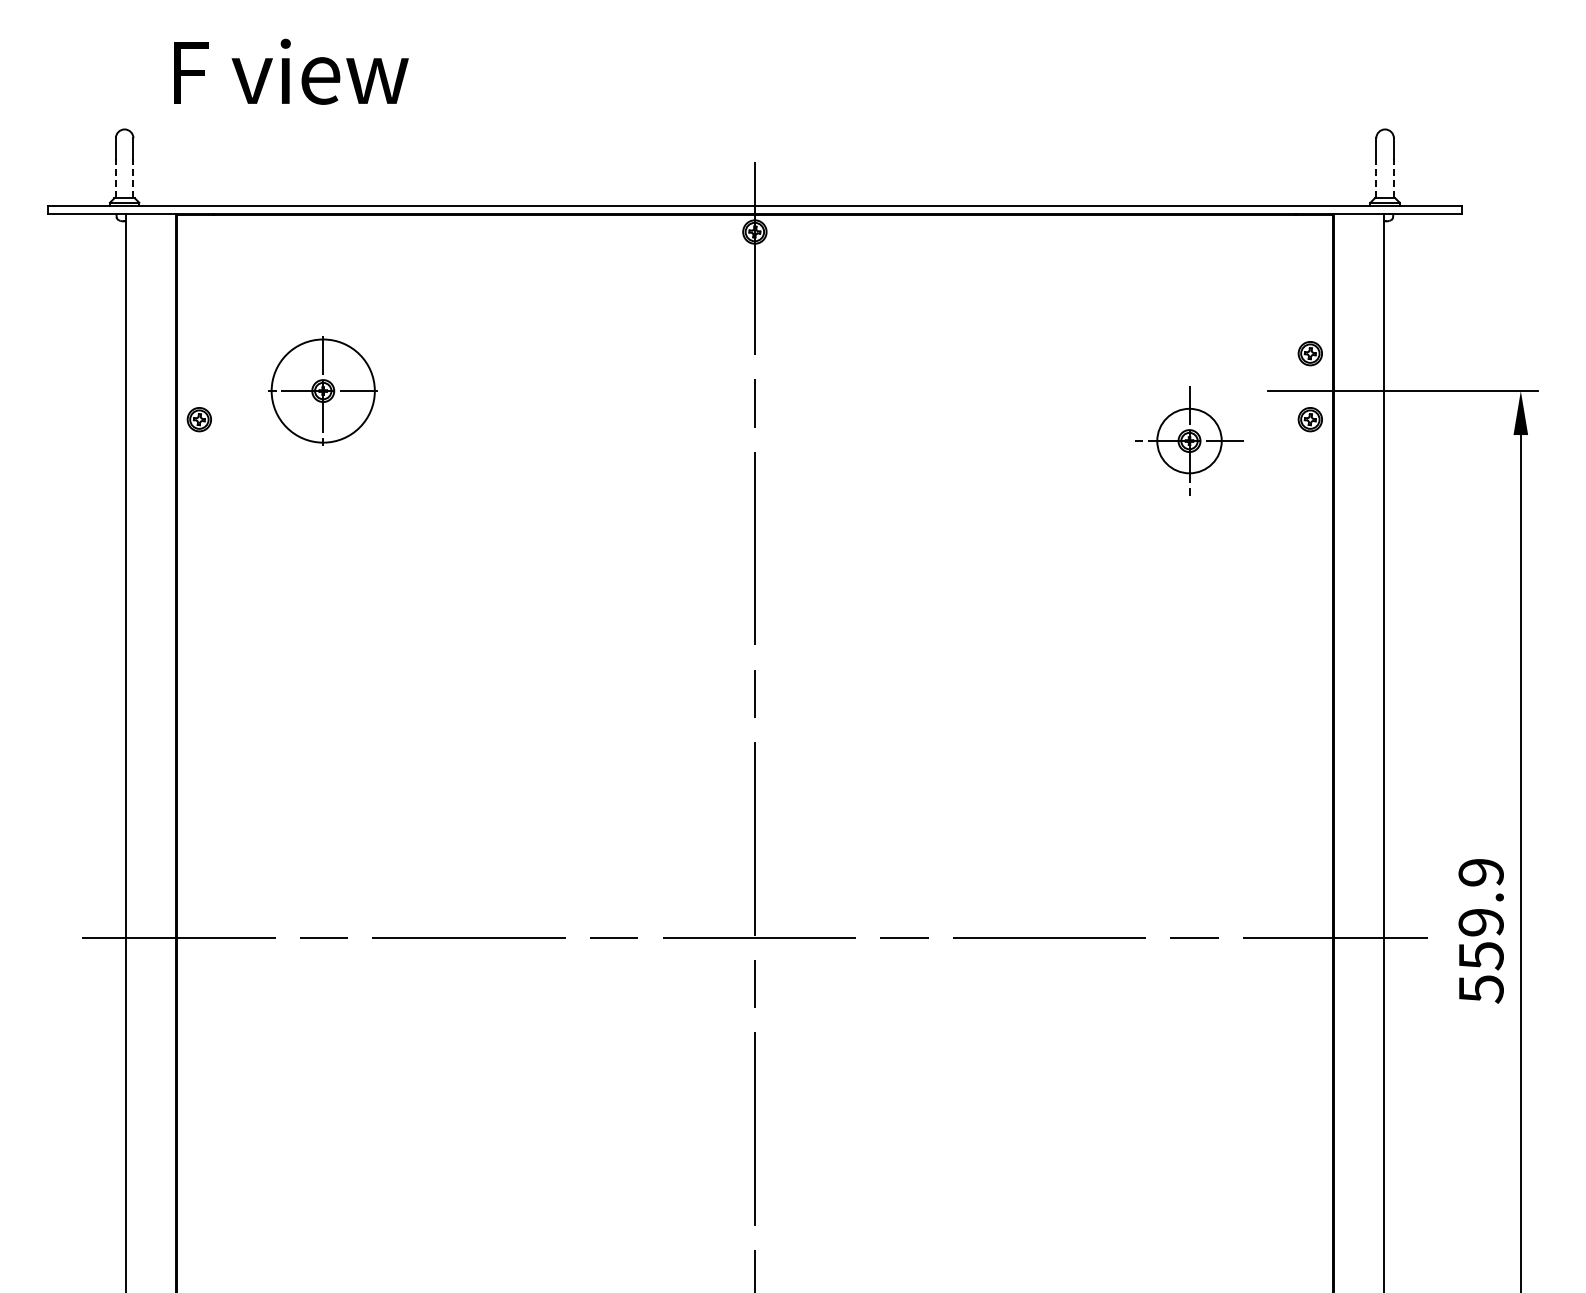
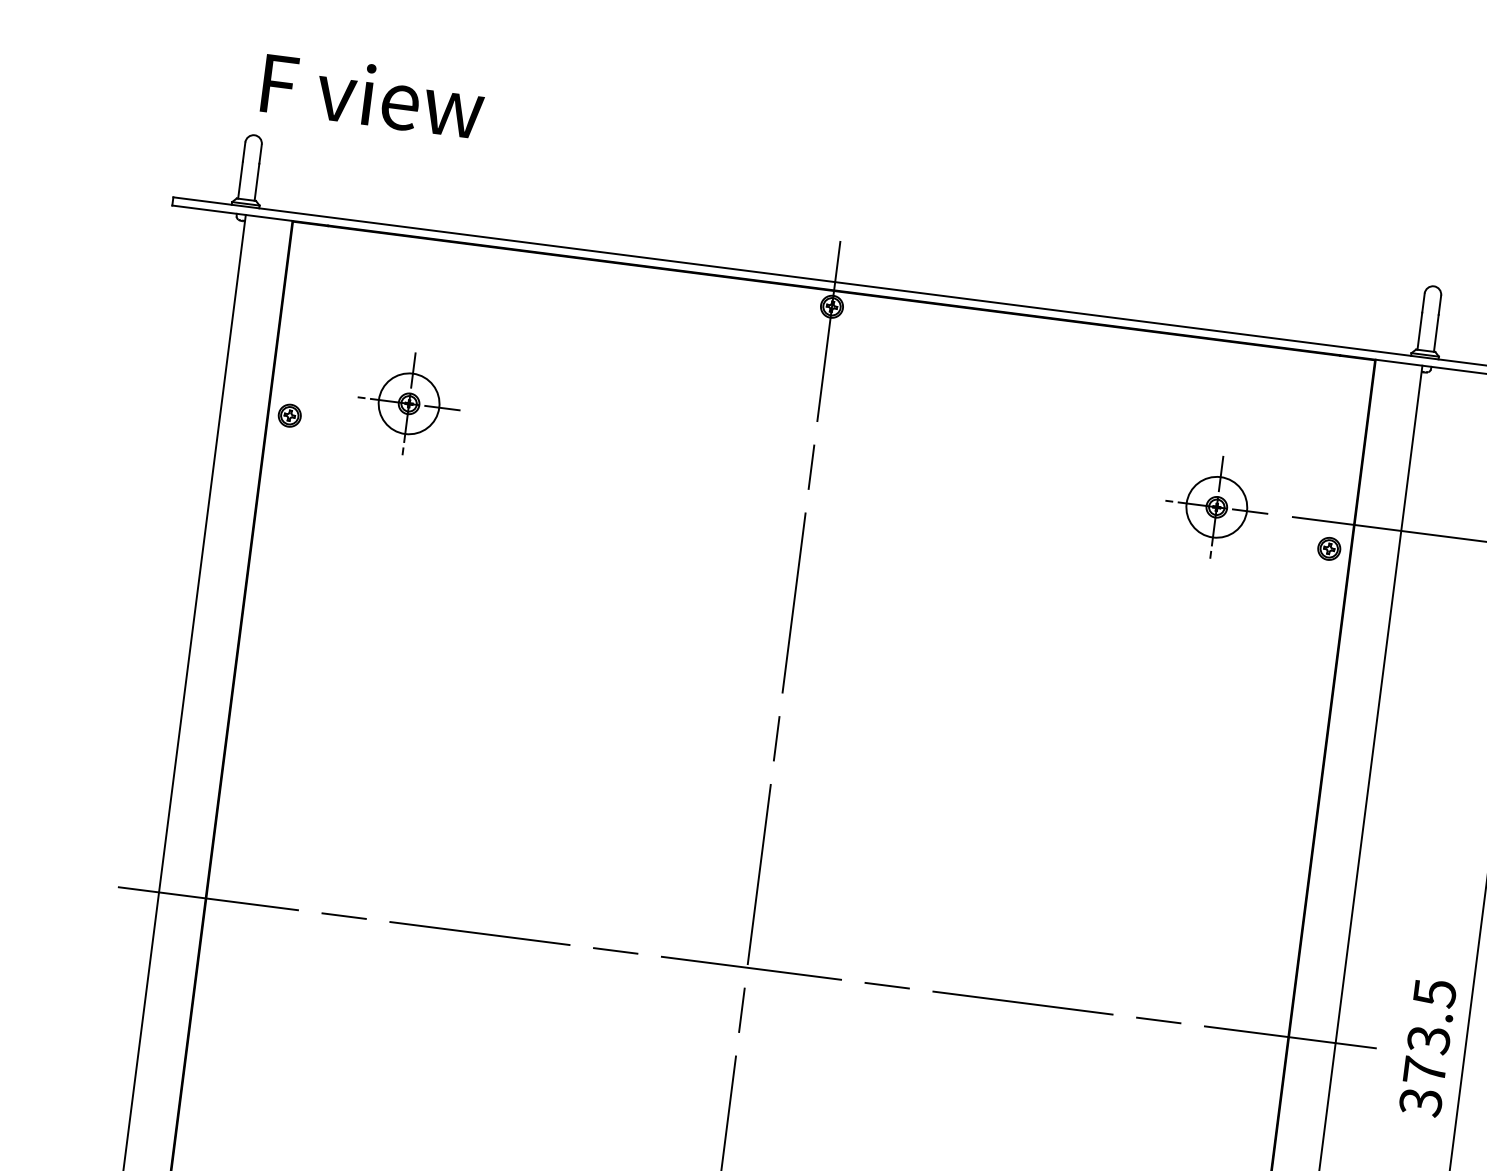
text: (291, 71) -> (373, 95), moved
line: (115, 178) -> (240, 180), dashed -> solid
line: (133, 178) -> (257, 182), dashed -> solid
line: (1376, 178) -> (1420, 331), dashed -> solid
line: (1393, 178) -> (1435, 333), dashed -> solid
part: (1309, 353) -> (1336, 486), removed
circle: (323, 390) -> (409, 403), size x0.62
part: (1189, 440) -> (1216, 506), moved
text: (1480, 931) -> (1427, 1048), 559.9 -> 373.5

